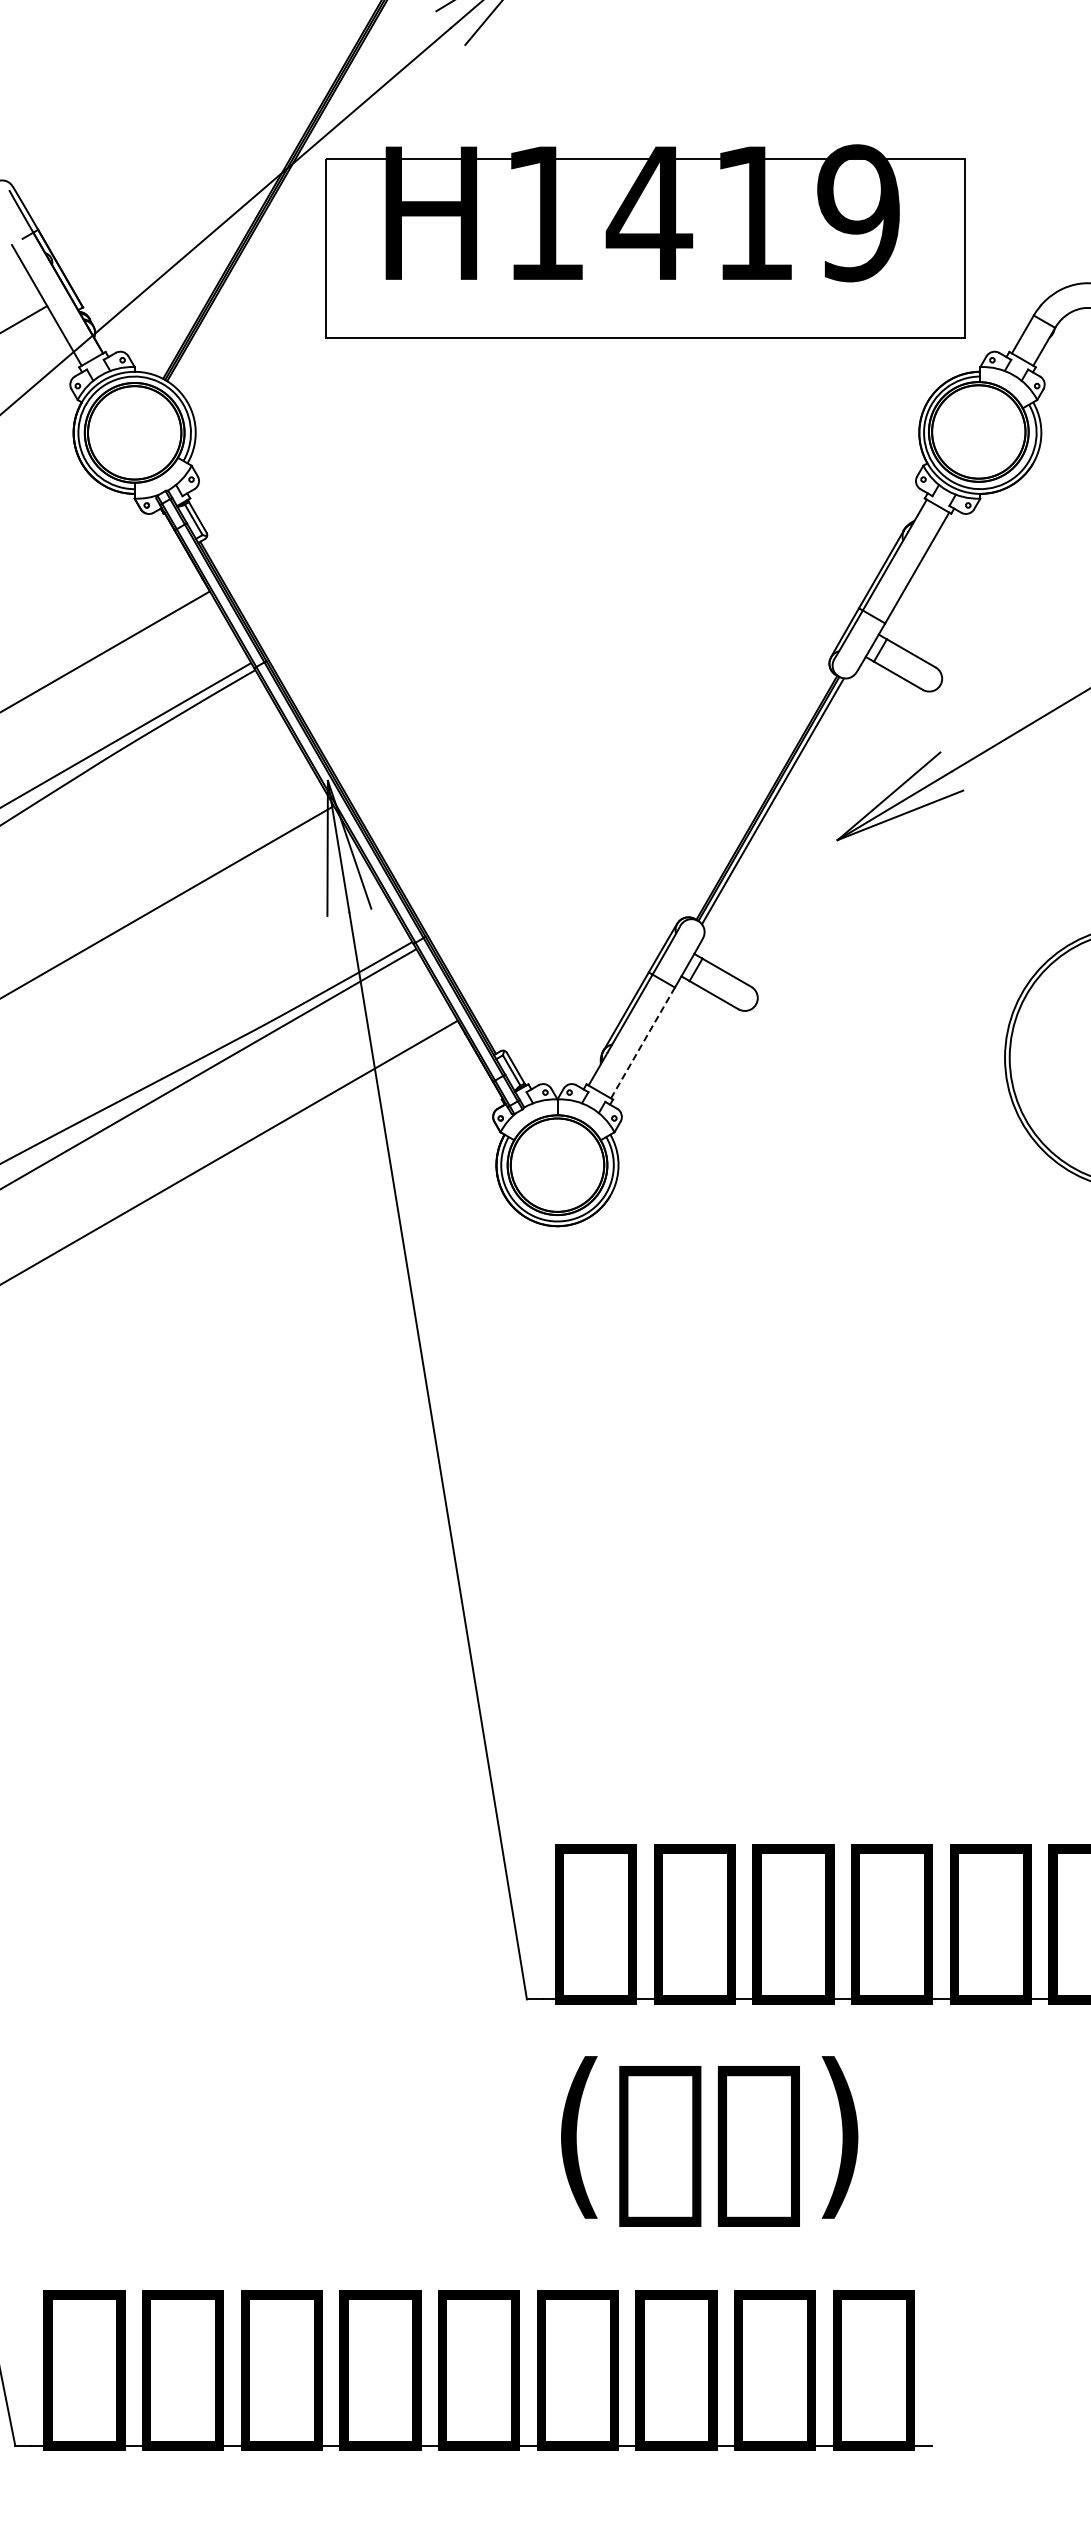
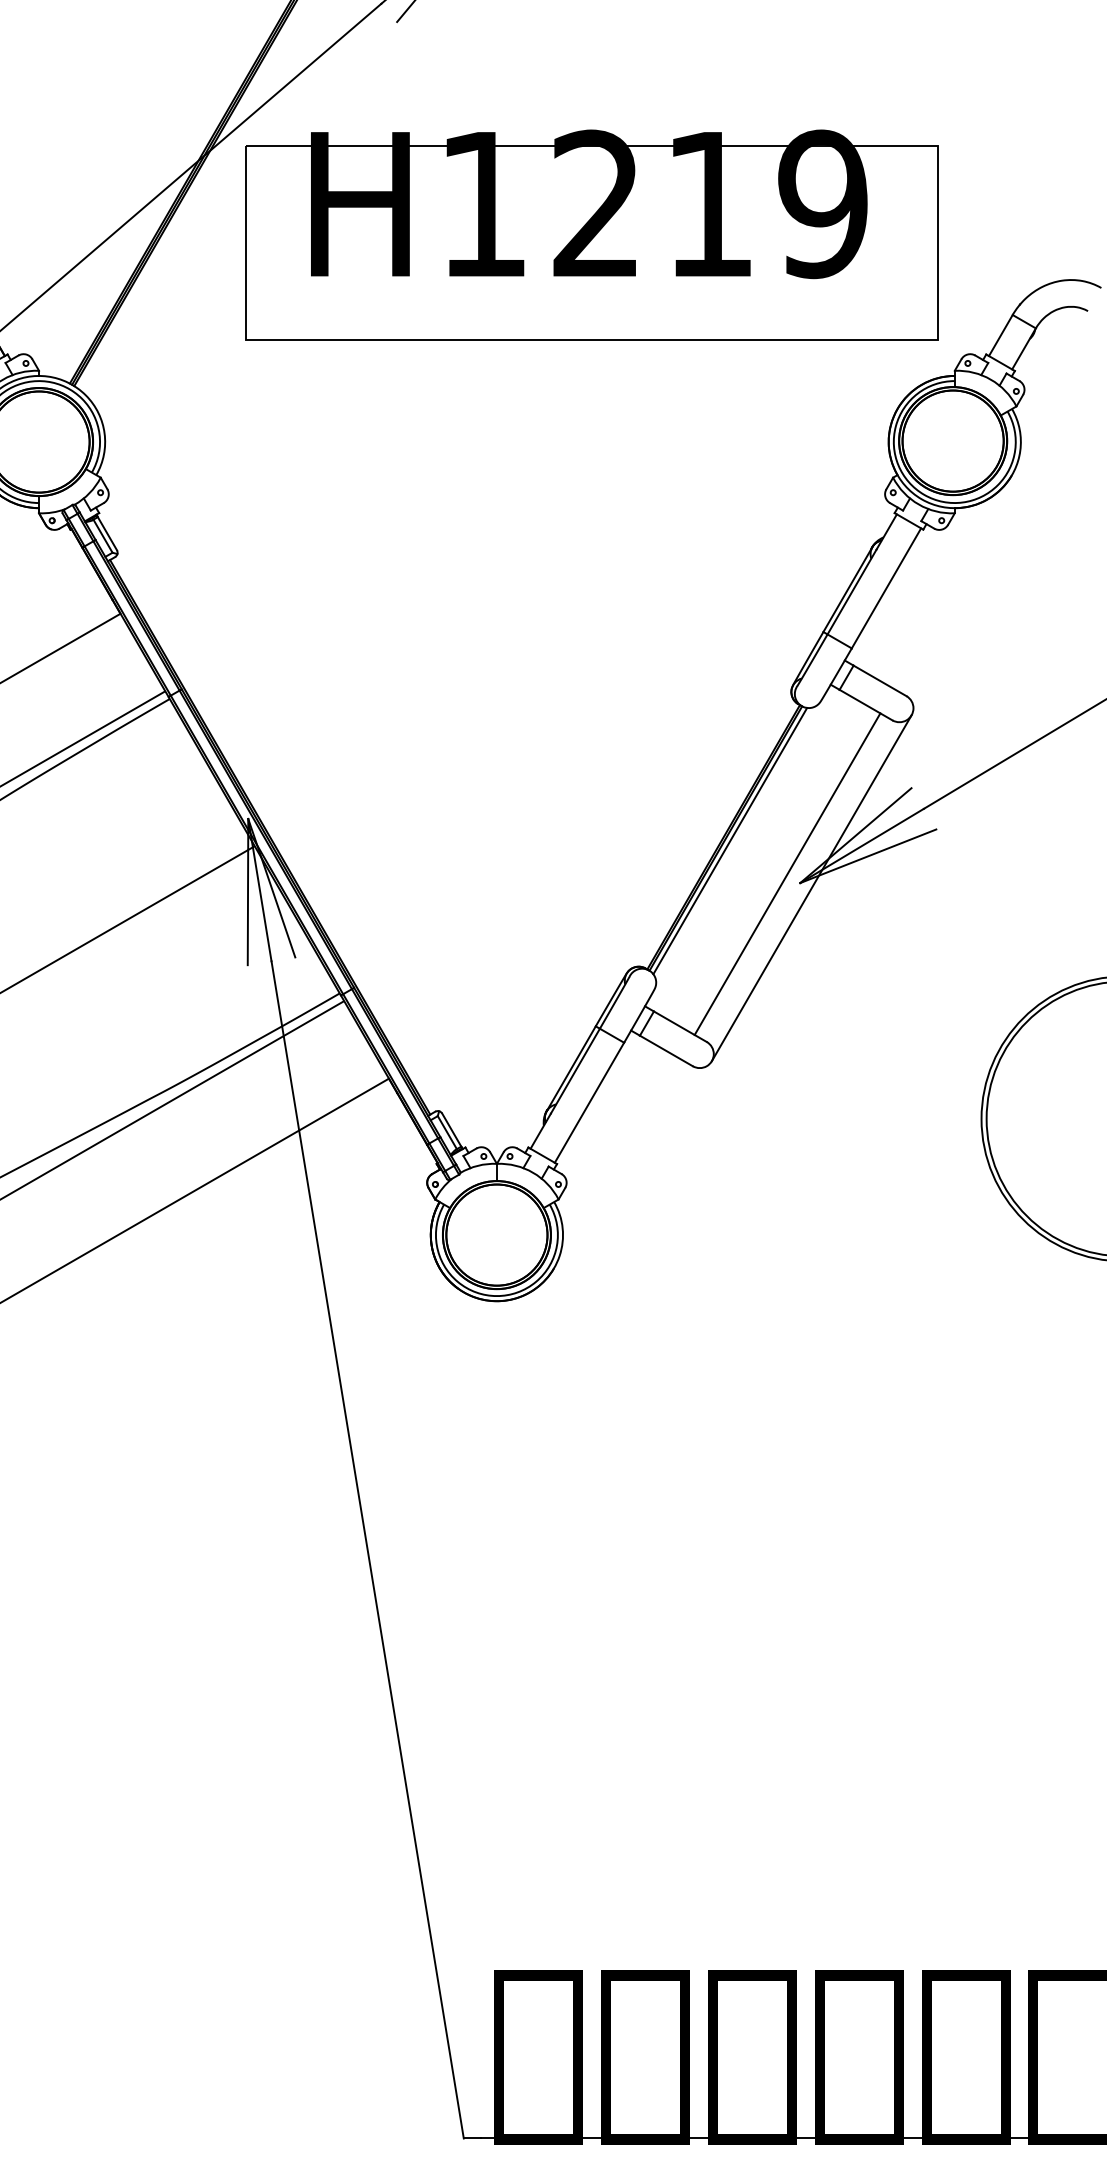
text: (649, 211) -> (596, 202), H1419 -> H1219
line: (825, 831) -> (787, 873), added
line: (848, 844) -> (812, 887), added
line: (642, 1043) -> (588, 1103), dashed -> solid

